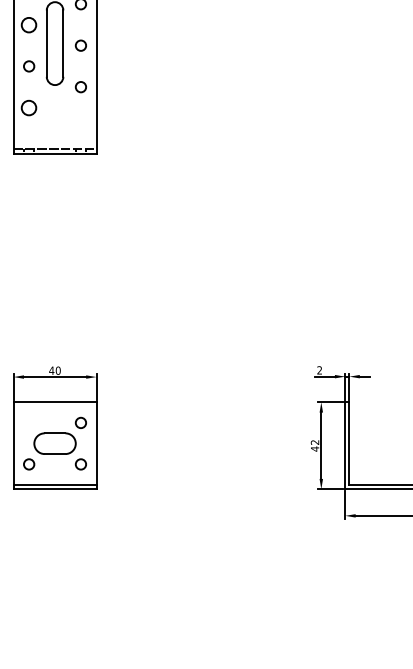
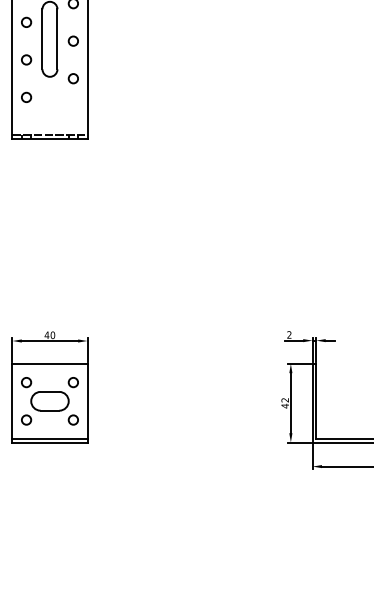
circle: (29, 24) -> (26, 22), size x0.71
circle: (29, 107) -> (26, 97), size x0.71
circle: (29, 422) -> (26, 382), added

